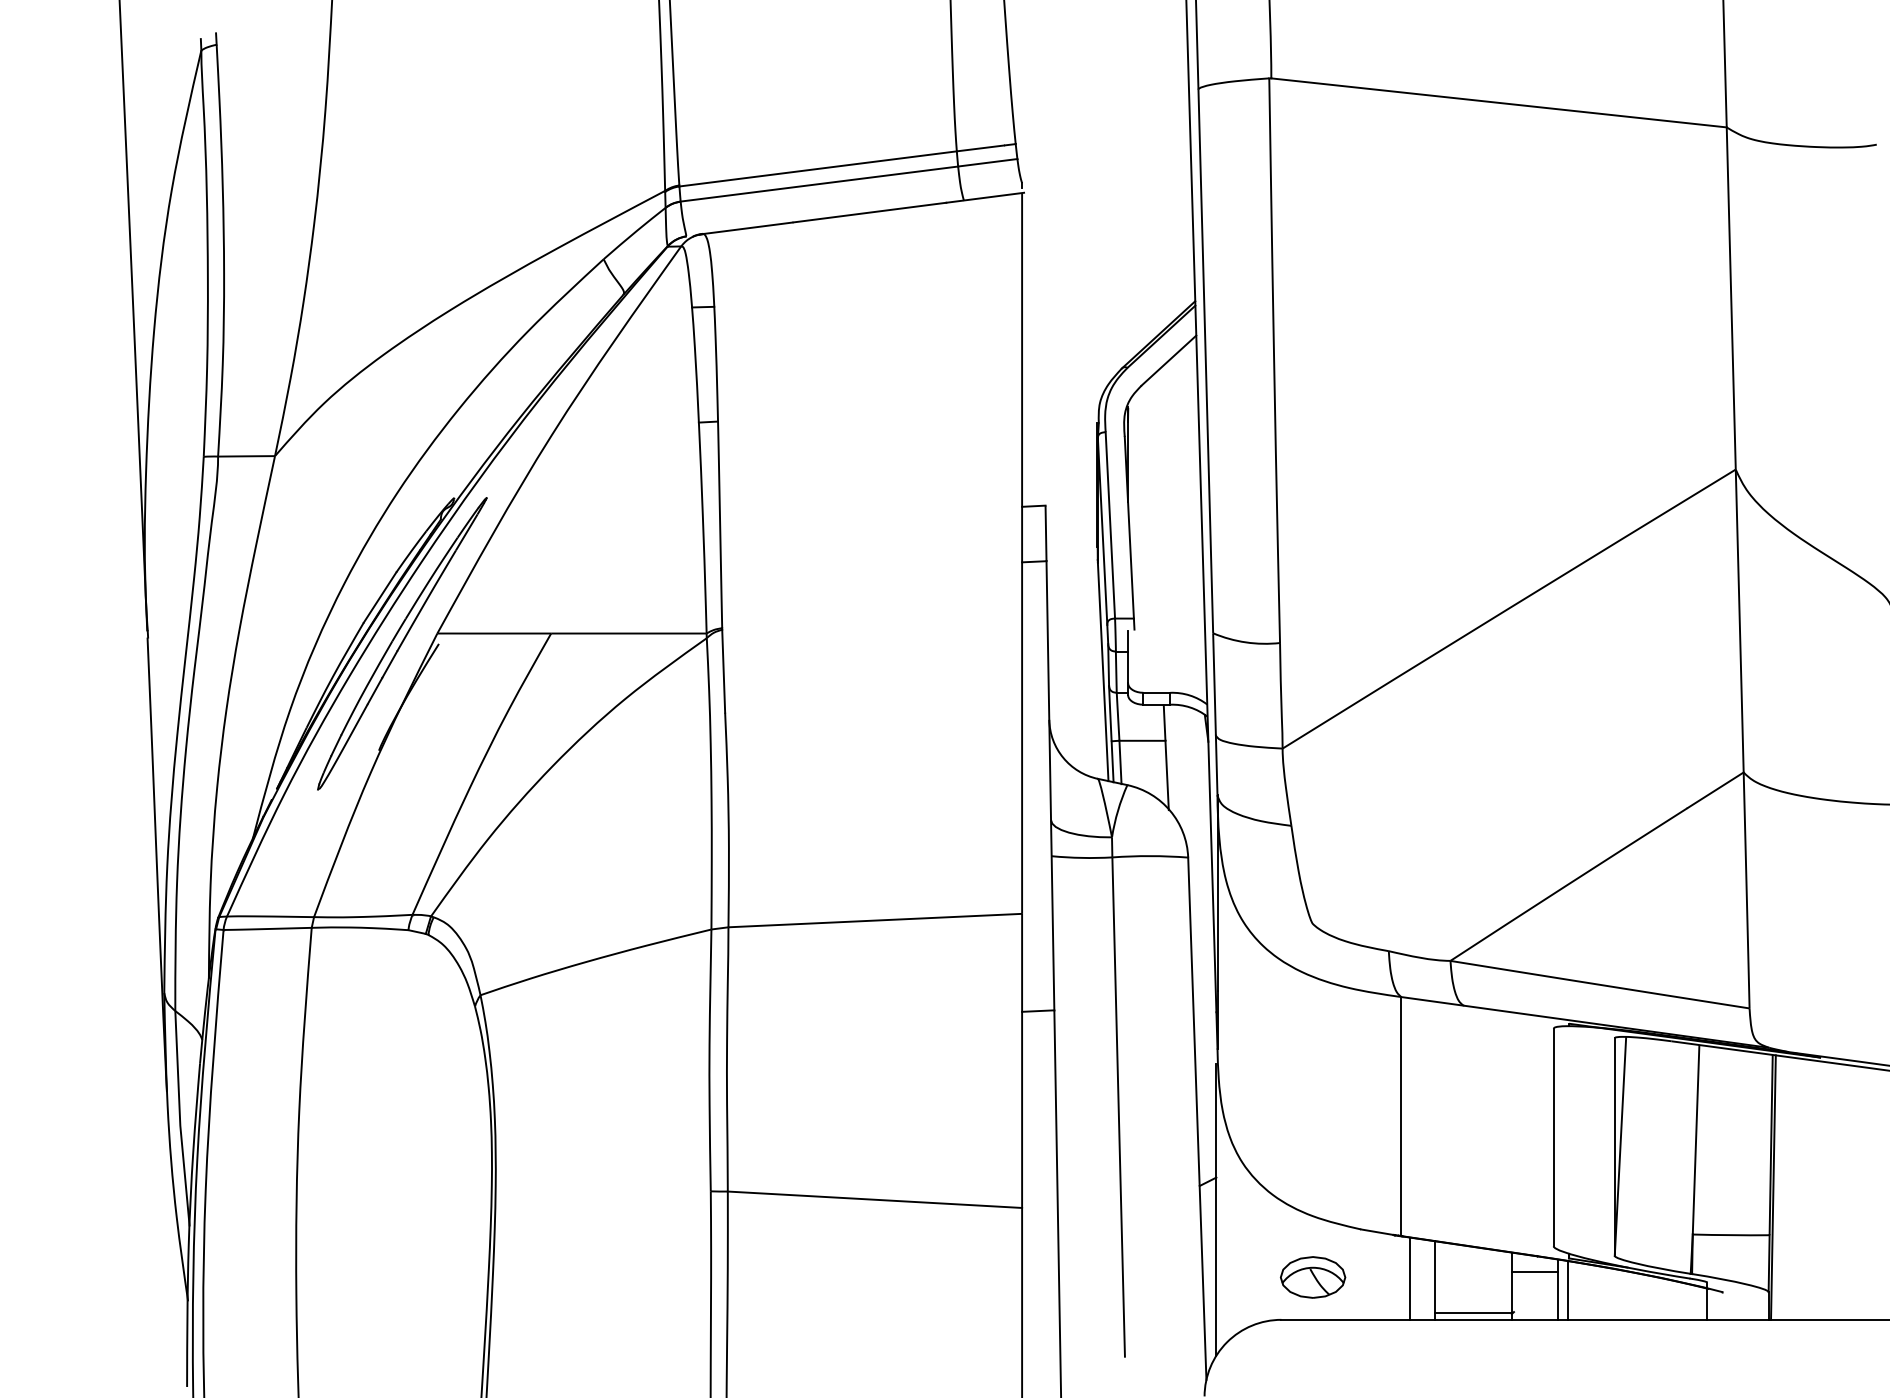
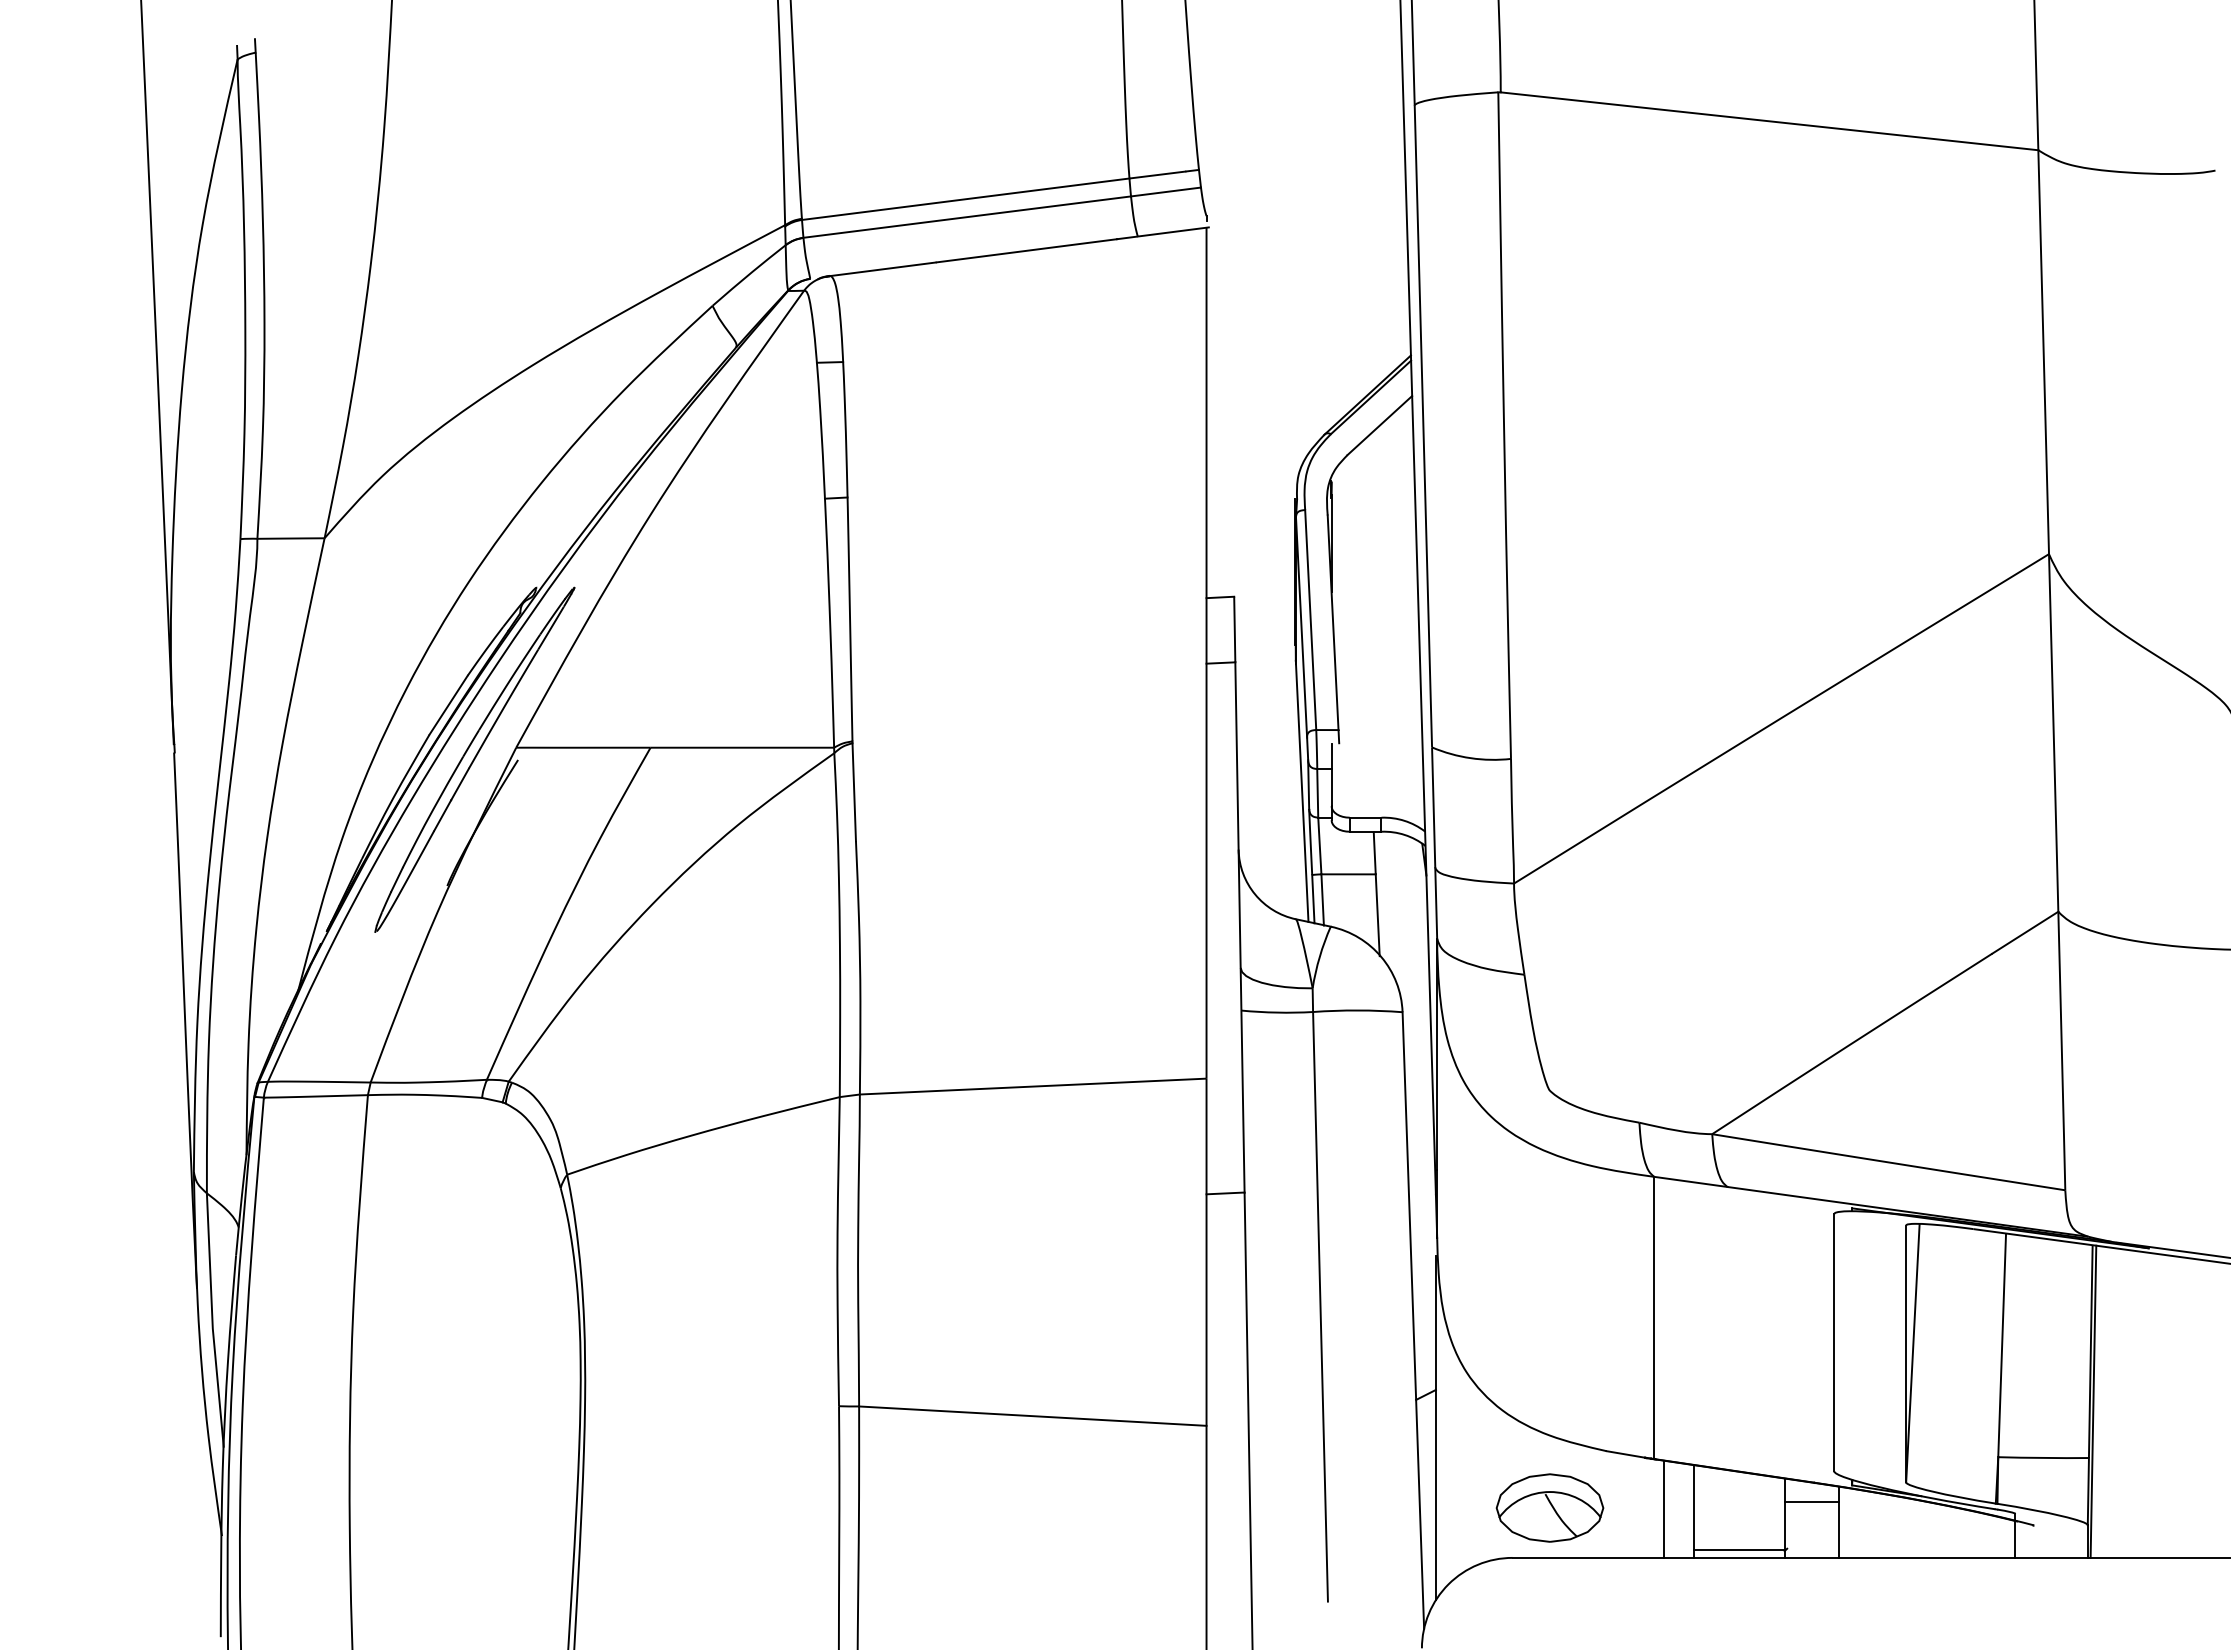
part: (1312, 1277) -> (1549, 1507), size x1.4
line: (1567, 1289) -> (1850, 1522), removed

